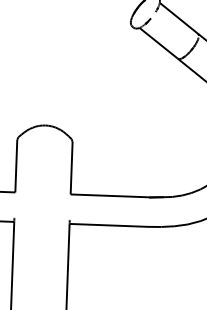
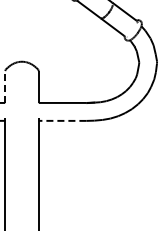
line: (16, 166) -> (5, 87), solid -> dashed
line: (108, 224) -> (62, 120), solid -> dashed

